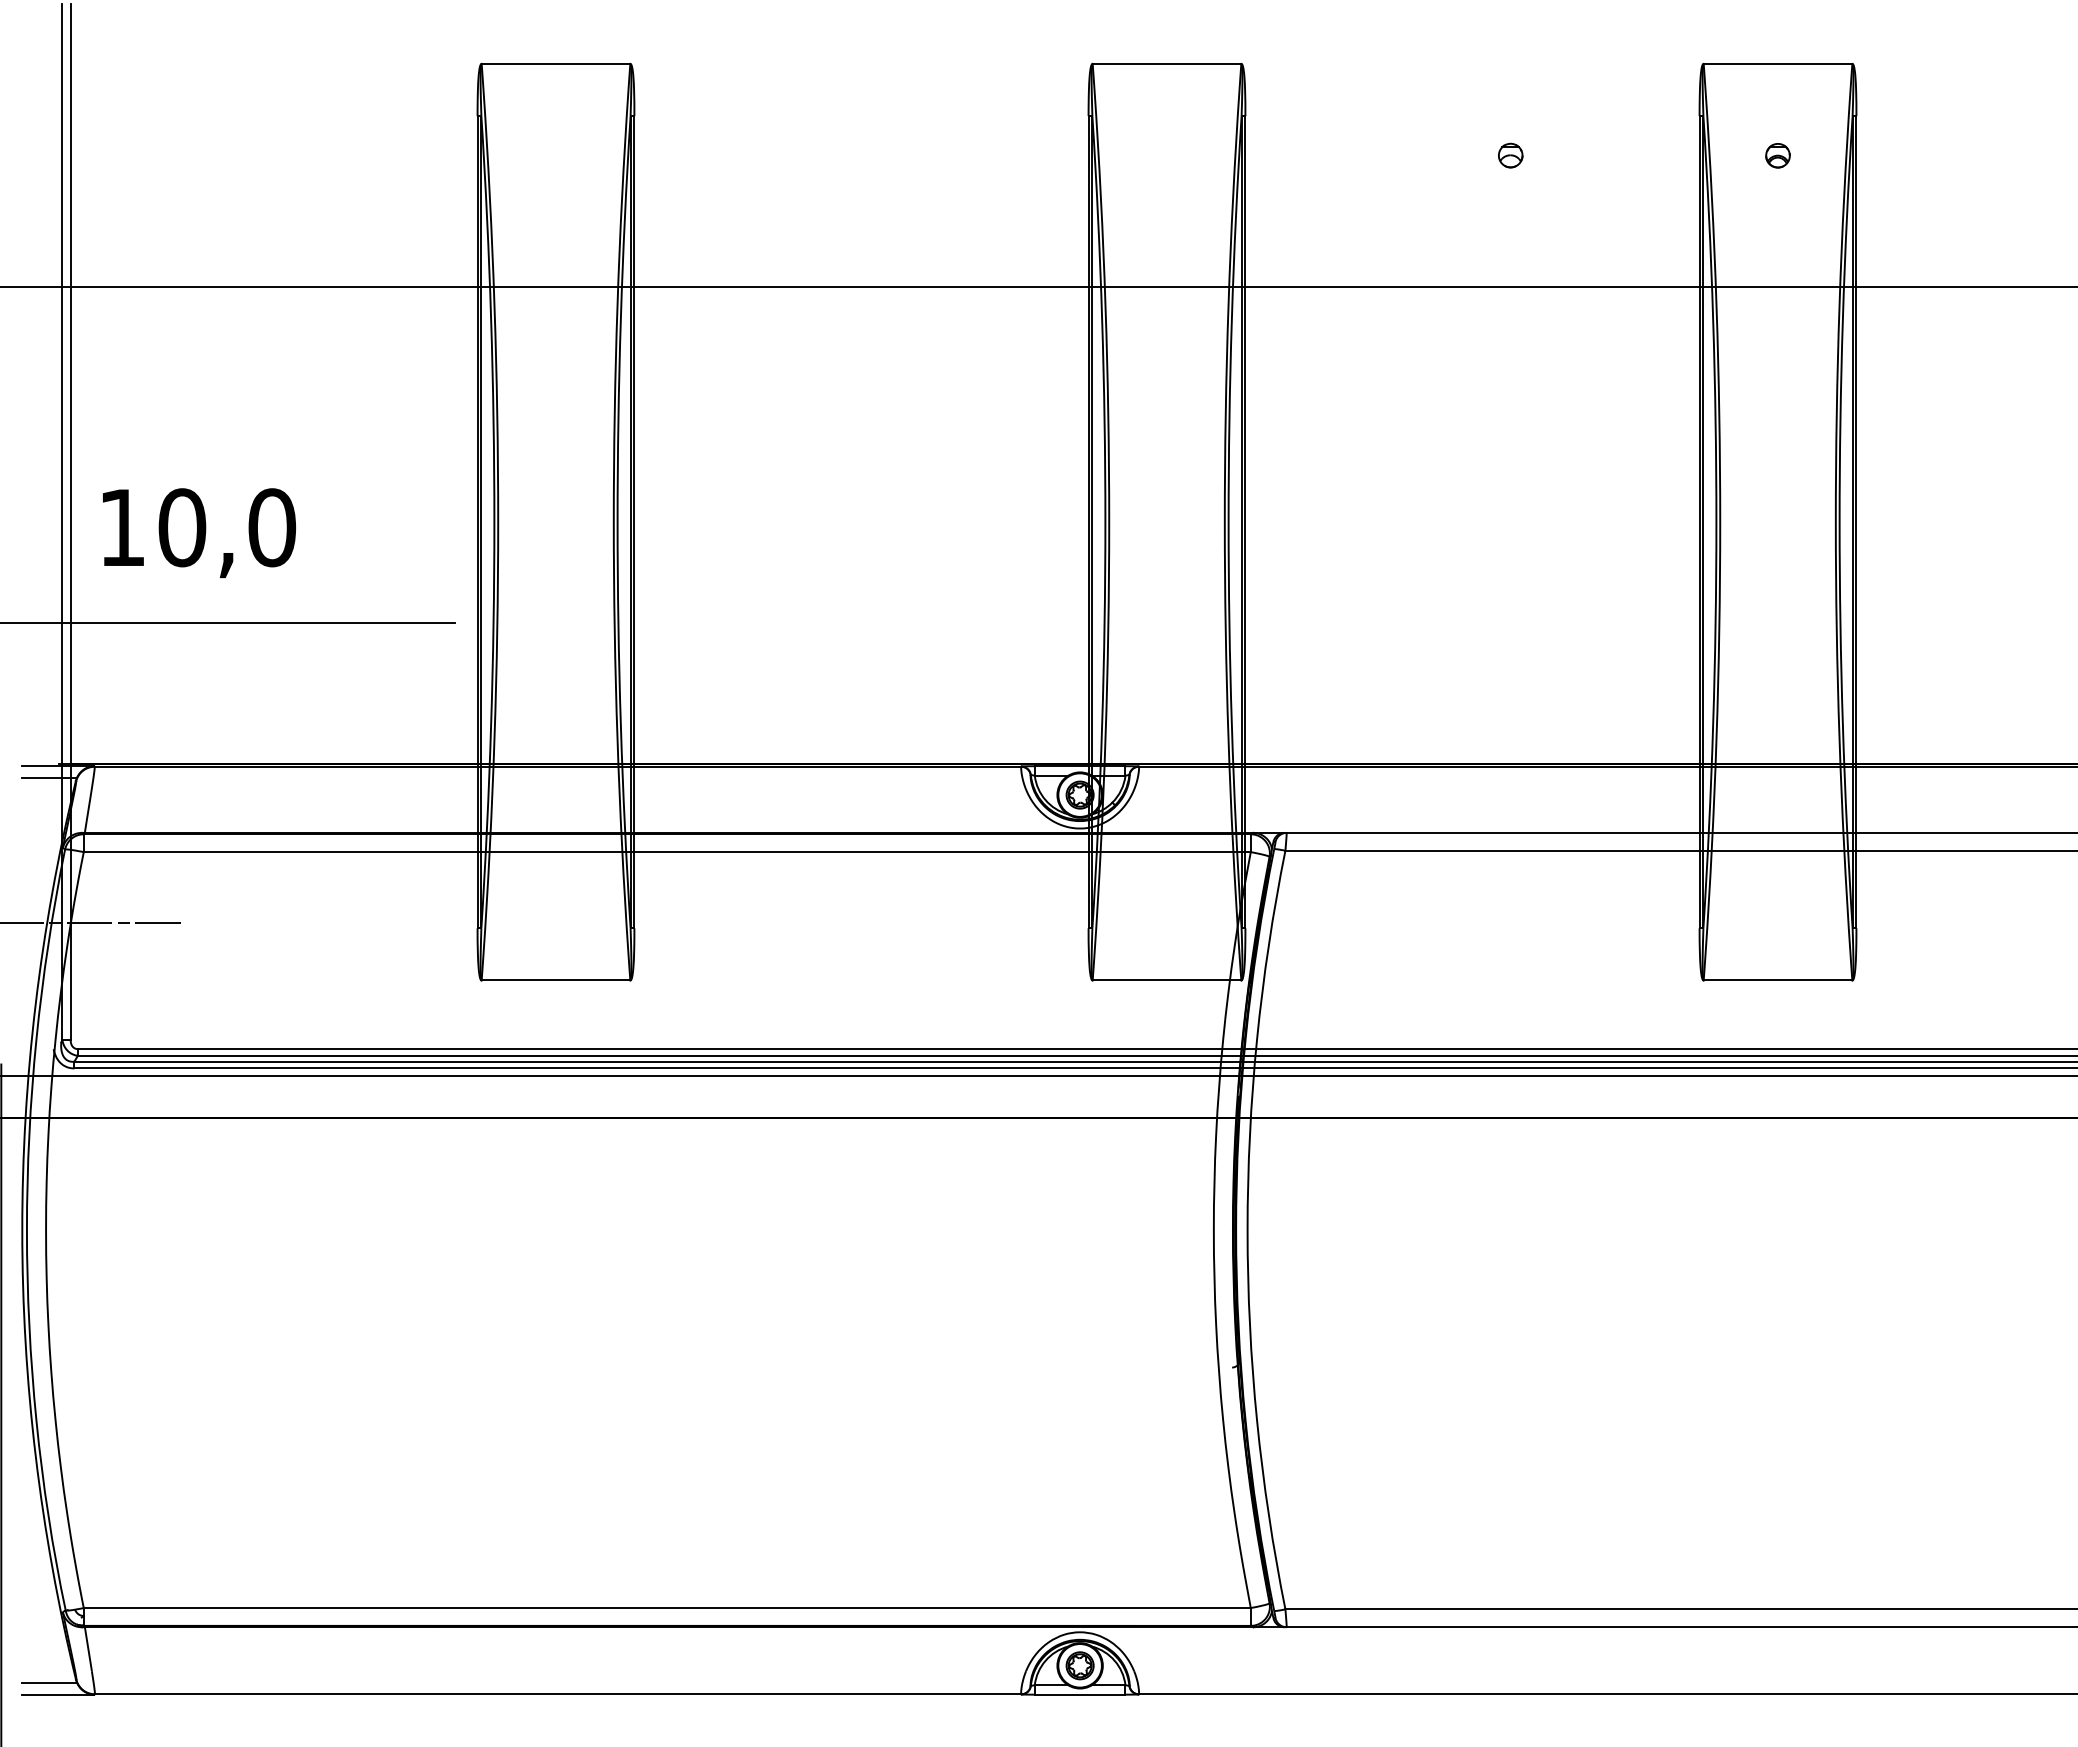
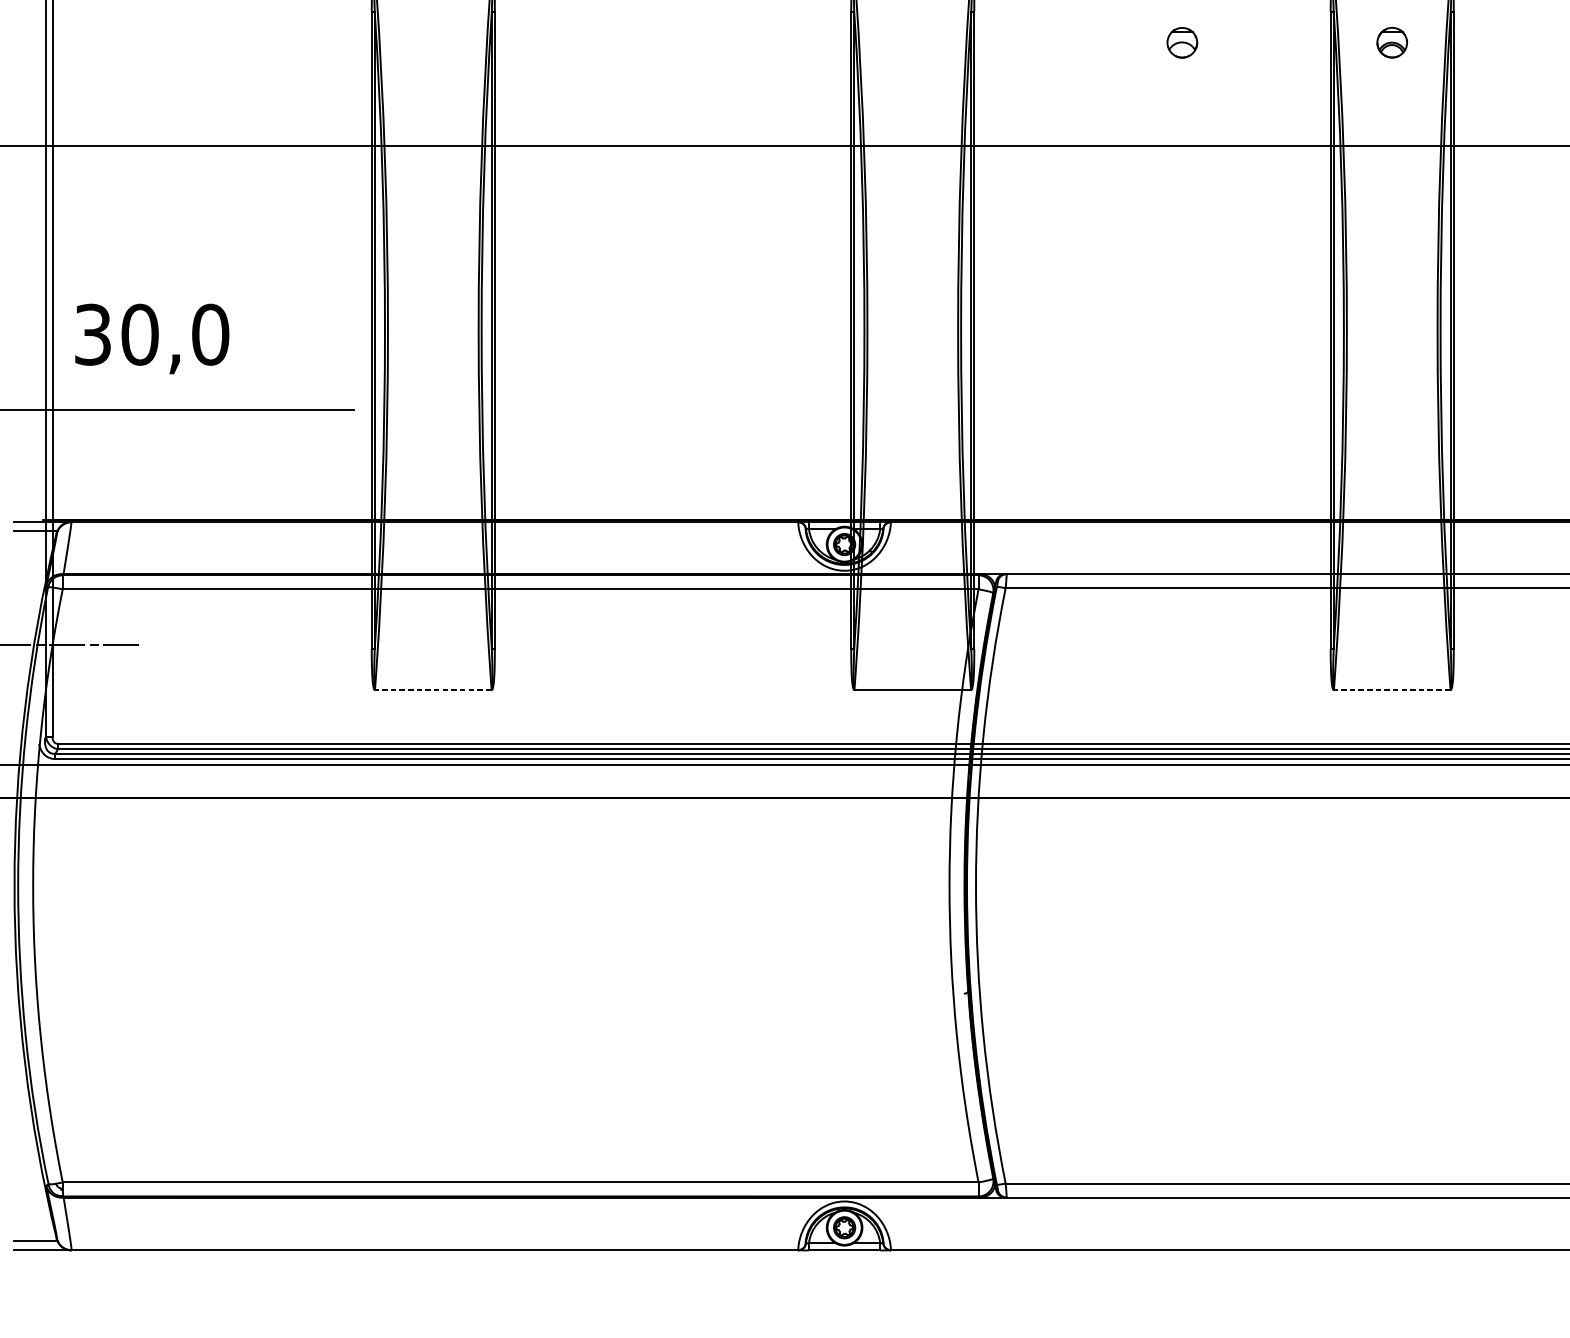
part: (1510, 155) -> (1182, 42), size x1.6
part: (1777, 155) -> (1391, 42), size x1.6
text: (121, 527) -> (92, 334), 10,0 -> 30,0
line: (556, 980) -> (433, 690), solid -> dashed
line: (1778, 980) -> (1392, 690), solid -> dashed

